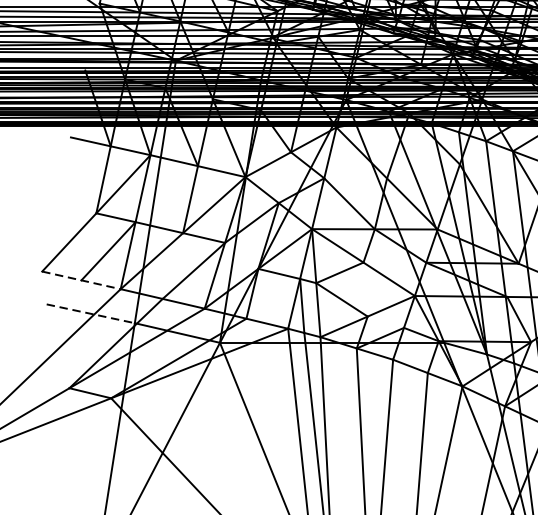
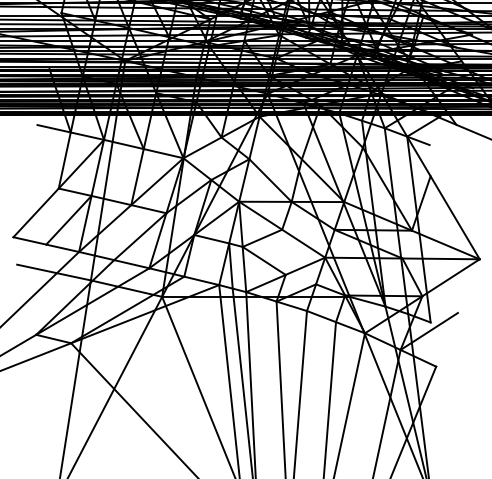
line: (81, 280) -> (46, 244), dashed -> solid
line: (91, 313) -> (54, 272), dashed -> solid

